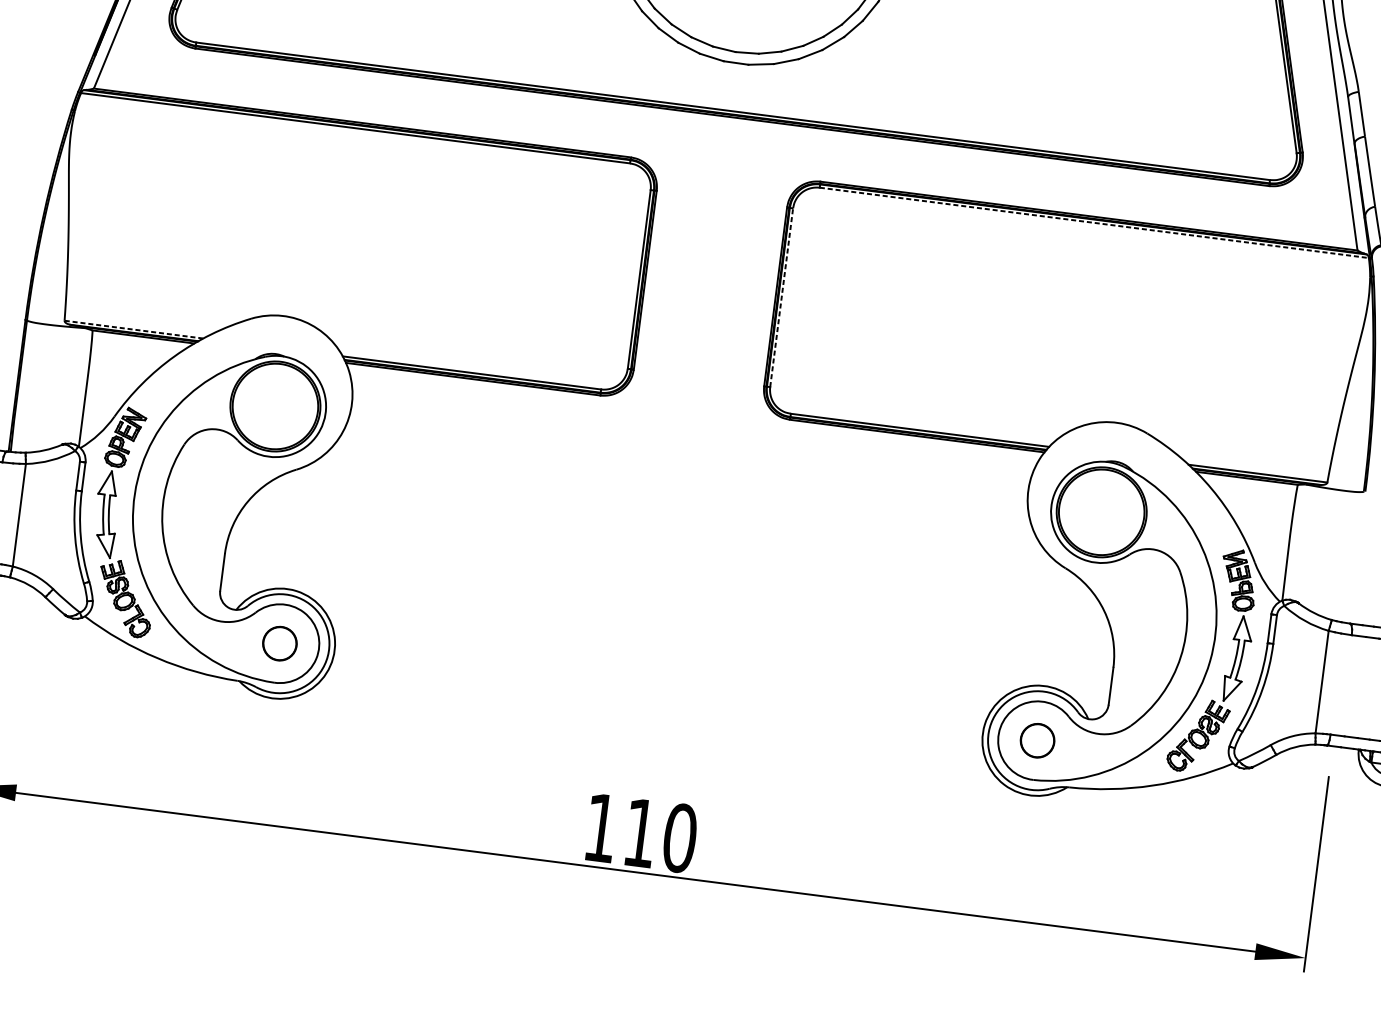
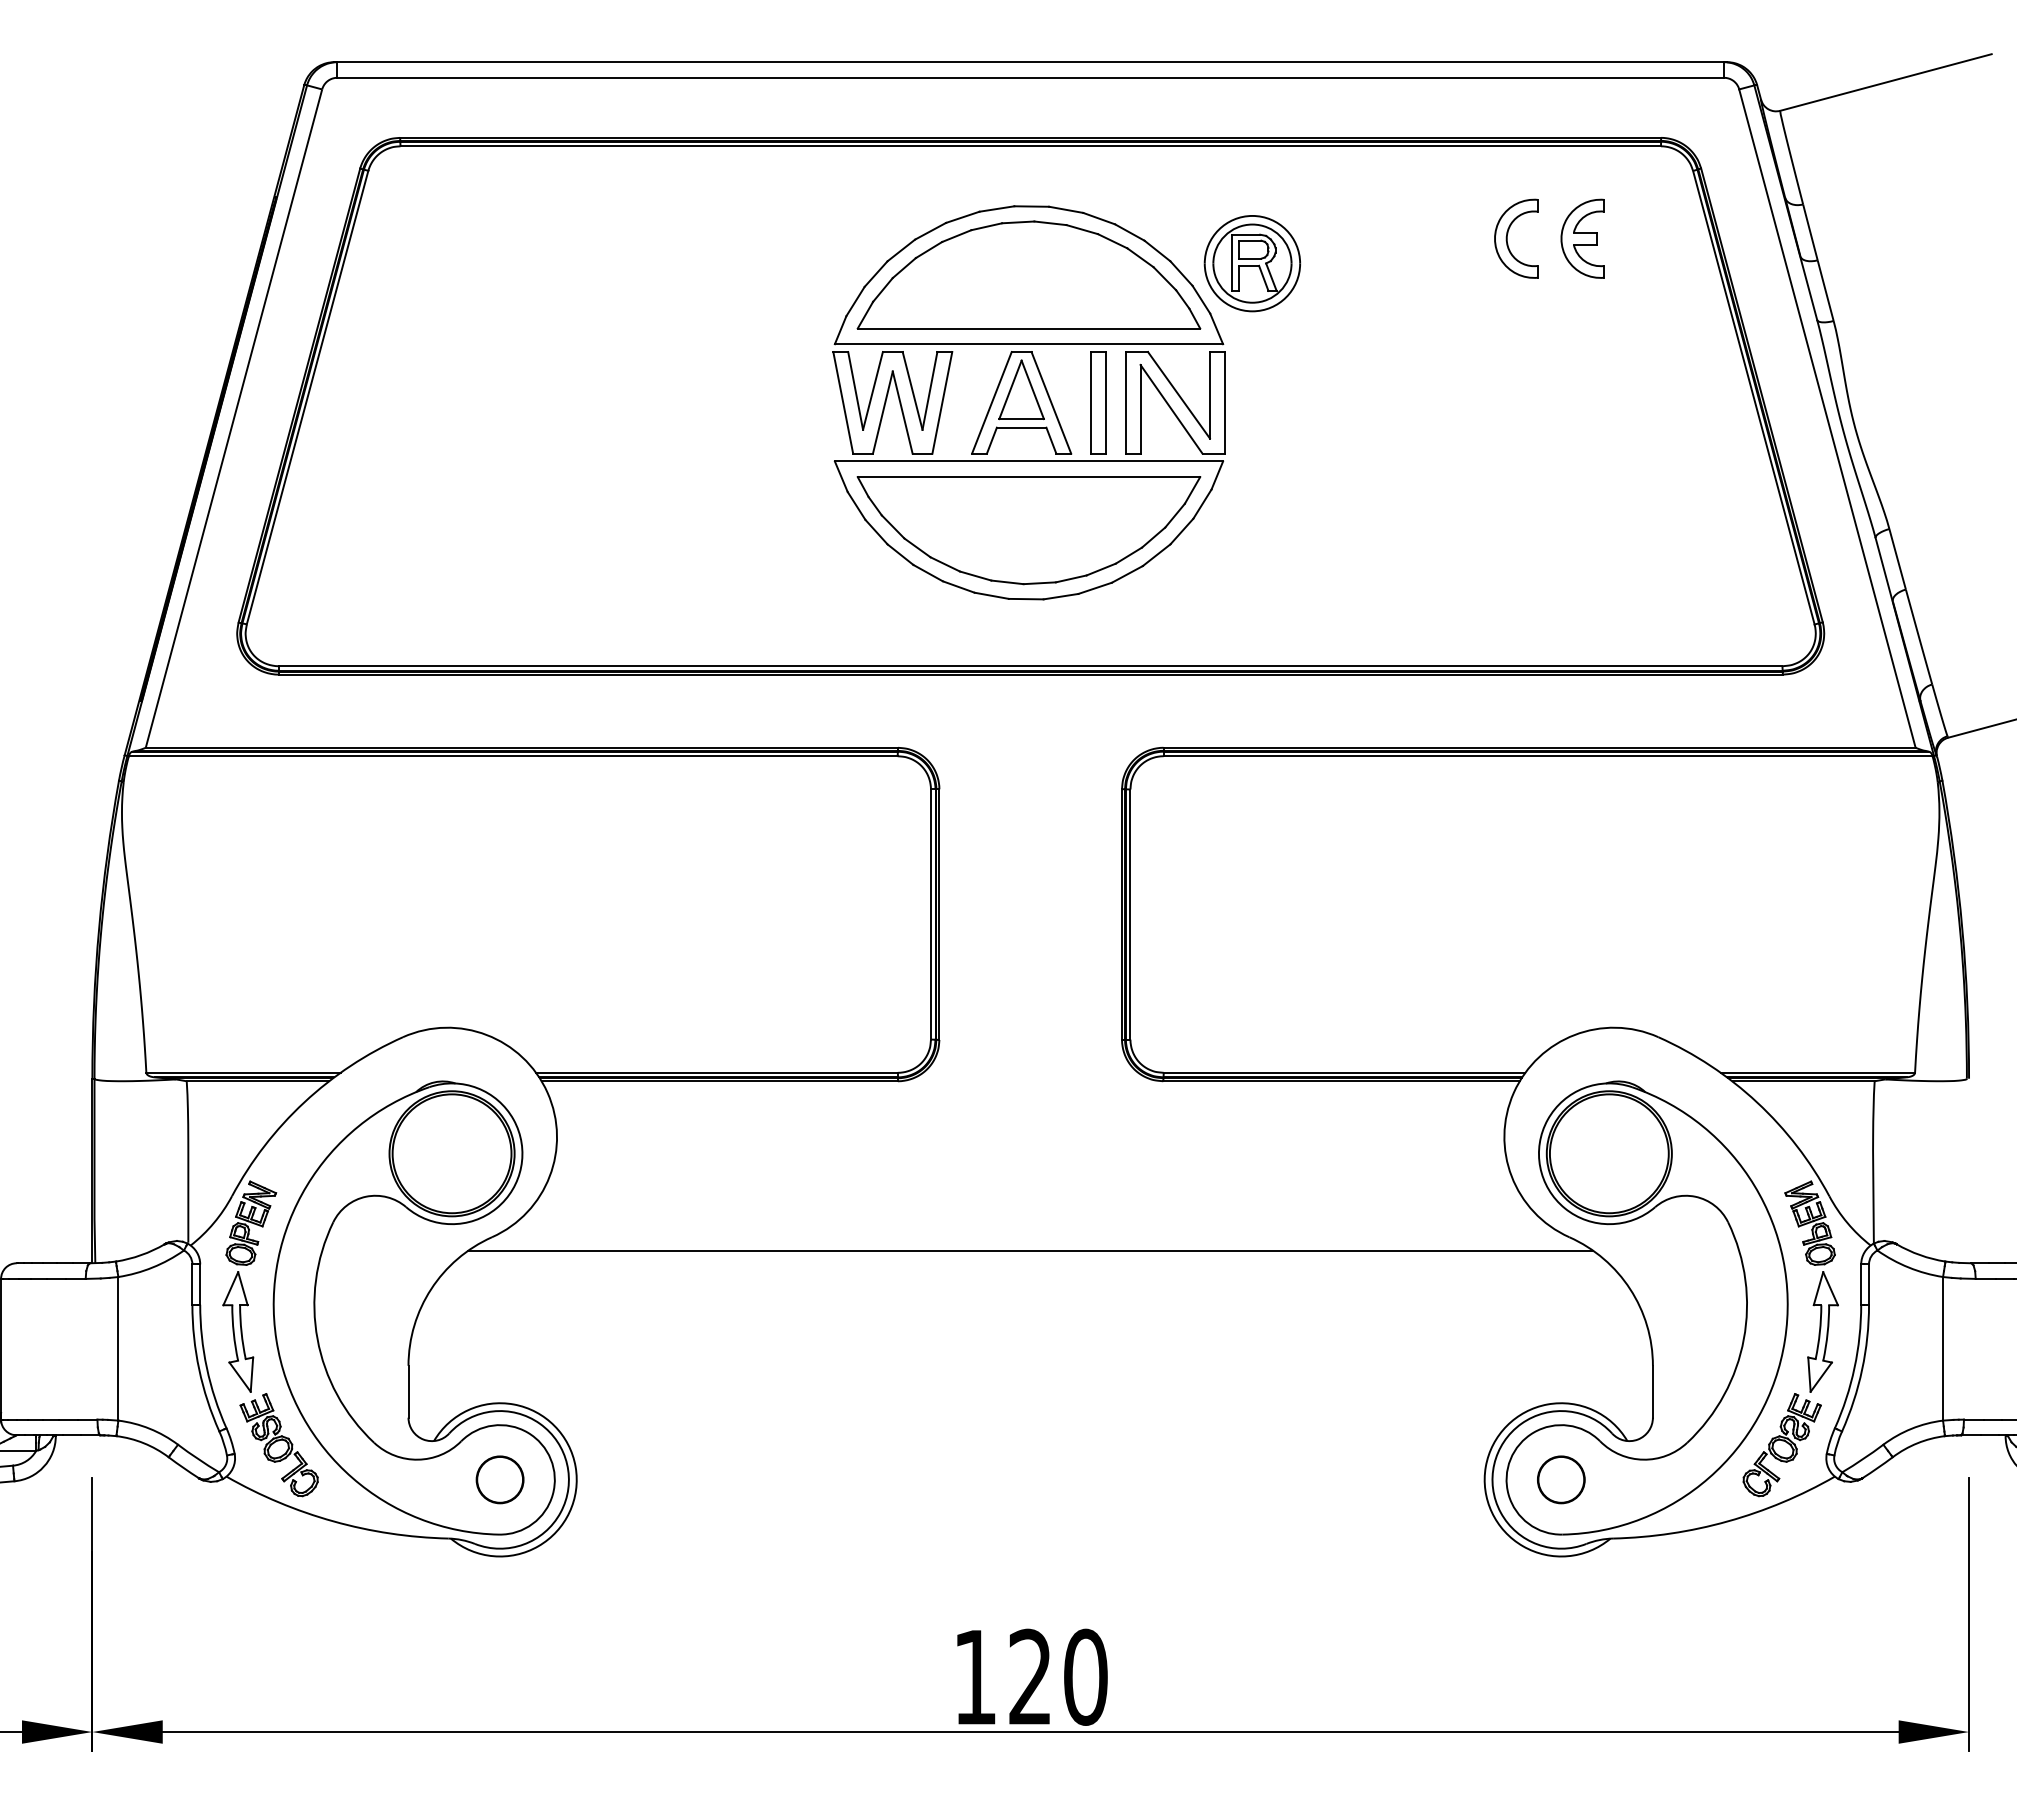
line: (1094, 223) -> (1548, 756), dashed -> solid
line: (781, 297) -> (1130, 914), dashed -> solid
line: (133, 329) -> (242, 1072), dashed -> solid
line: (679, 528) -> (1030, 1250), added
text: (639, 832) -> (1029, 1676), 110 -> 120

